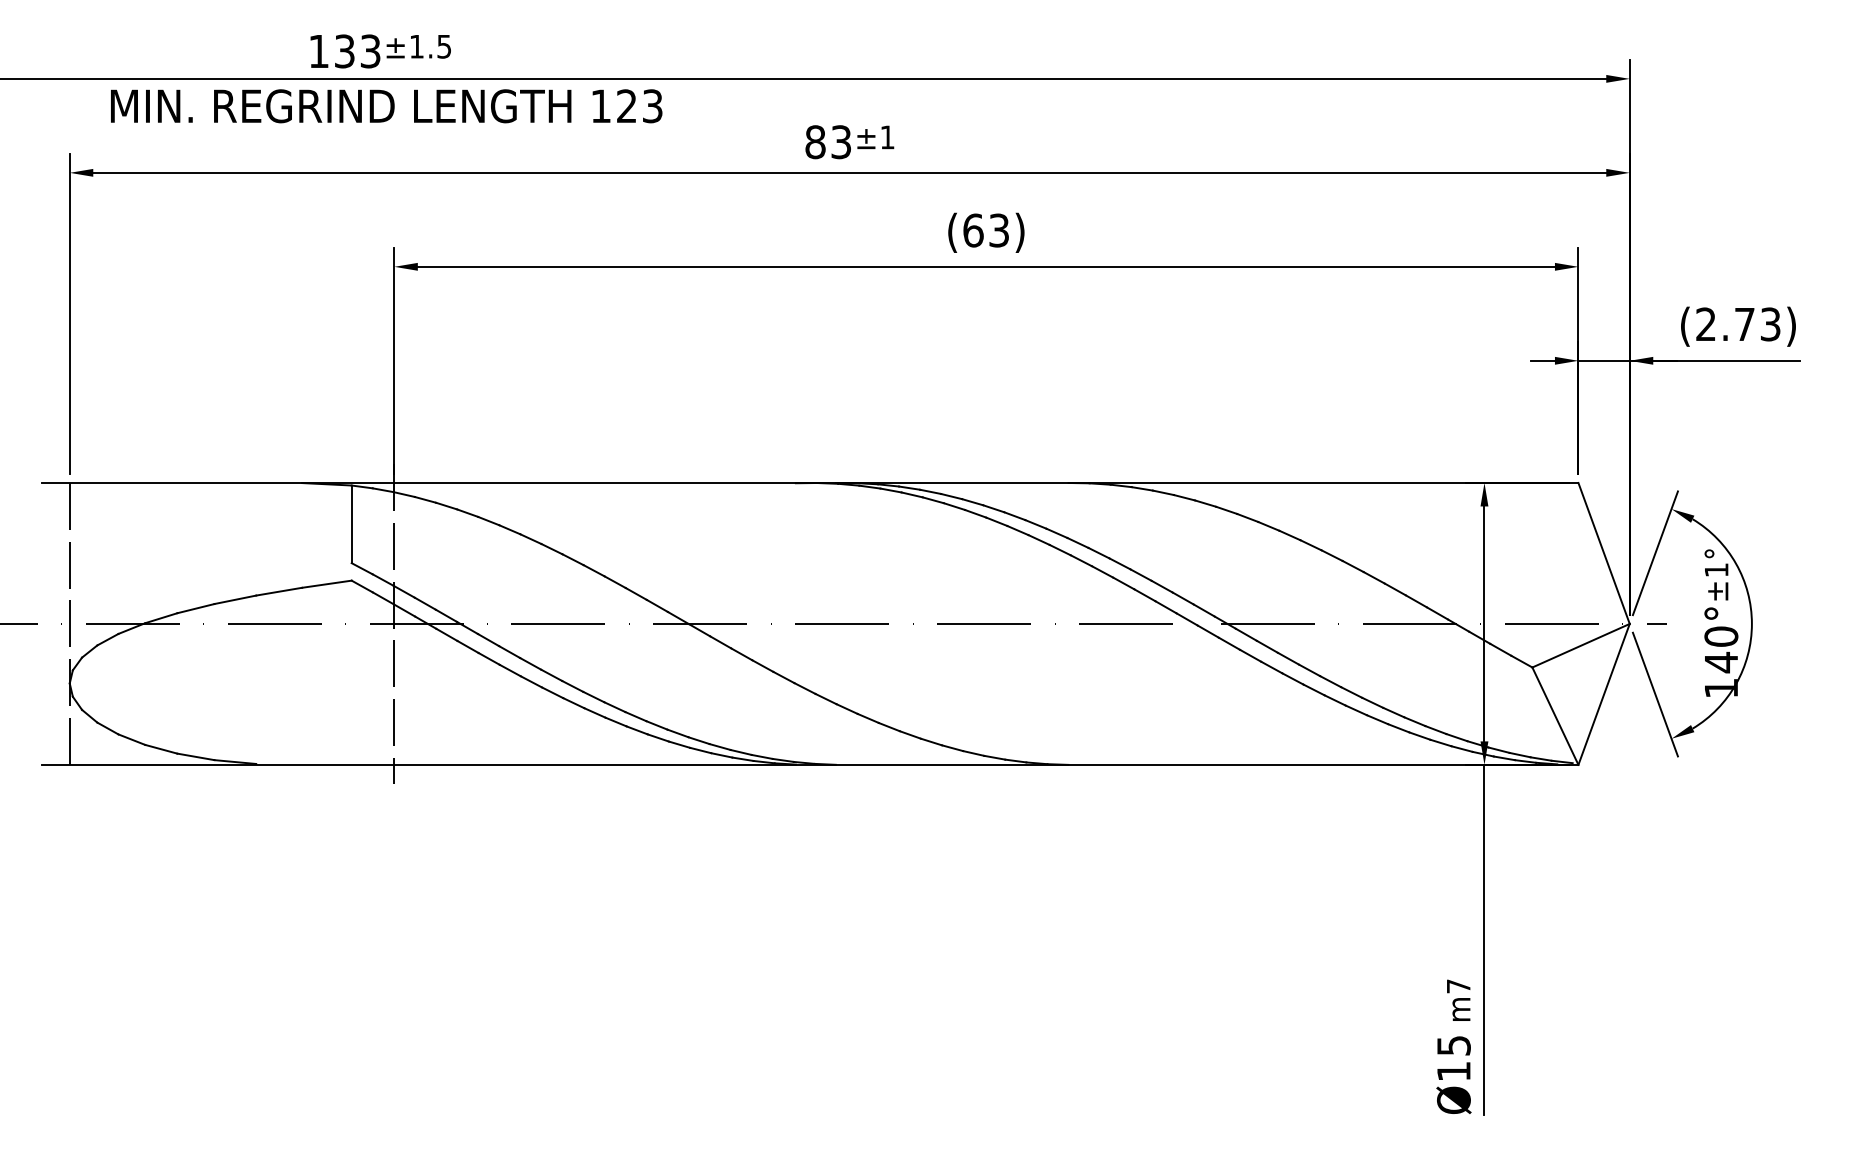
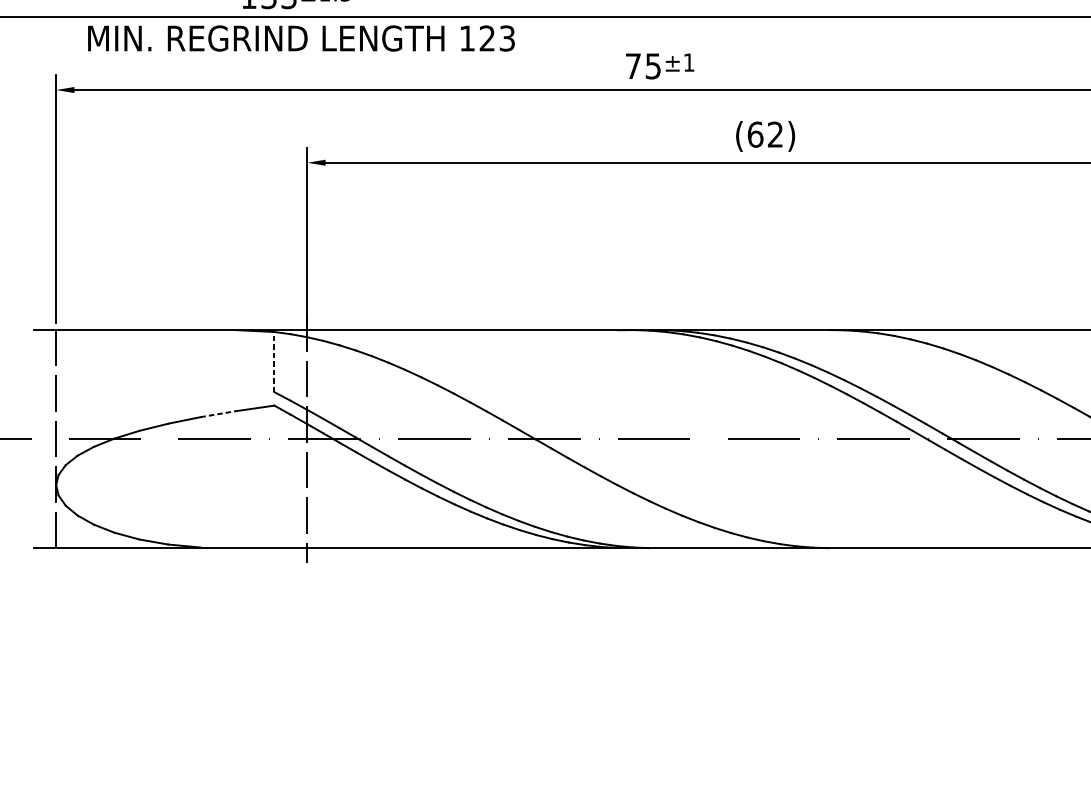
text: (827, 142) -> (642, 66), 83 -> 75
text: (998, 230) -> (774, 134), (63) -> (62)
line: (351, 524) -> (274, 362), solid -> dashed
line: (279, 591) -> (218, 414), solid -> dashed

